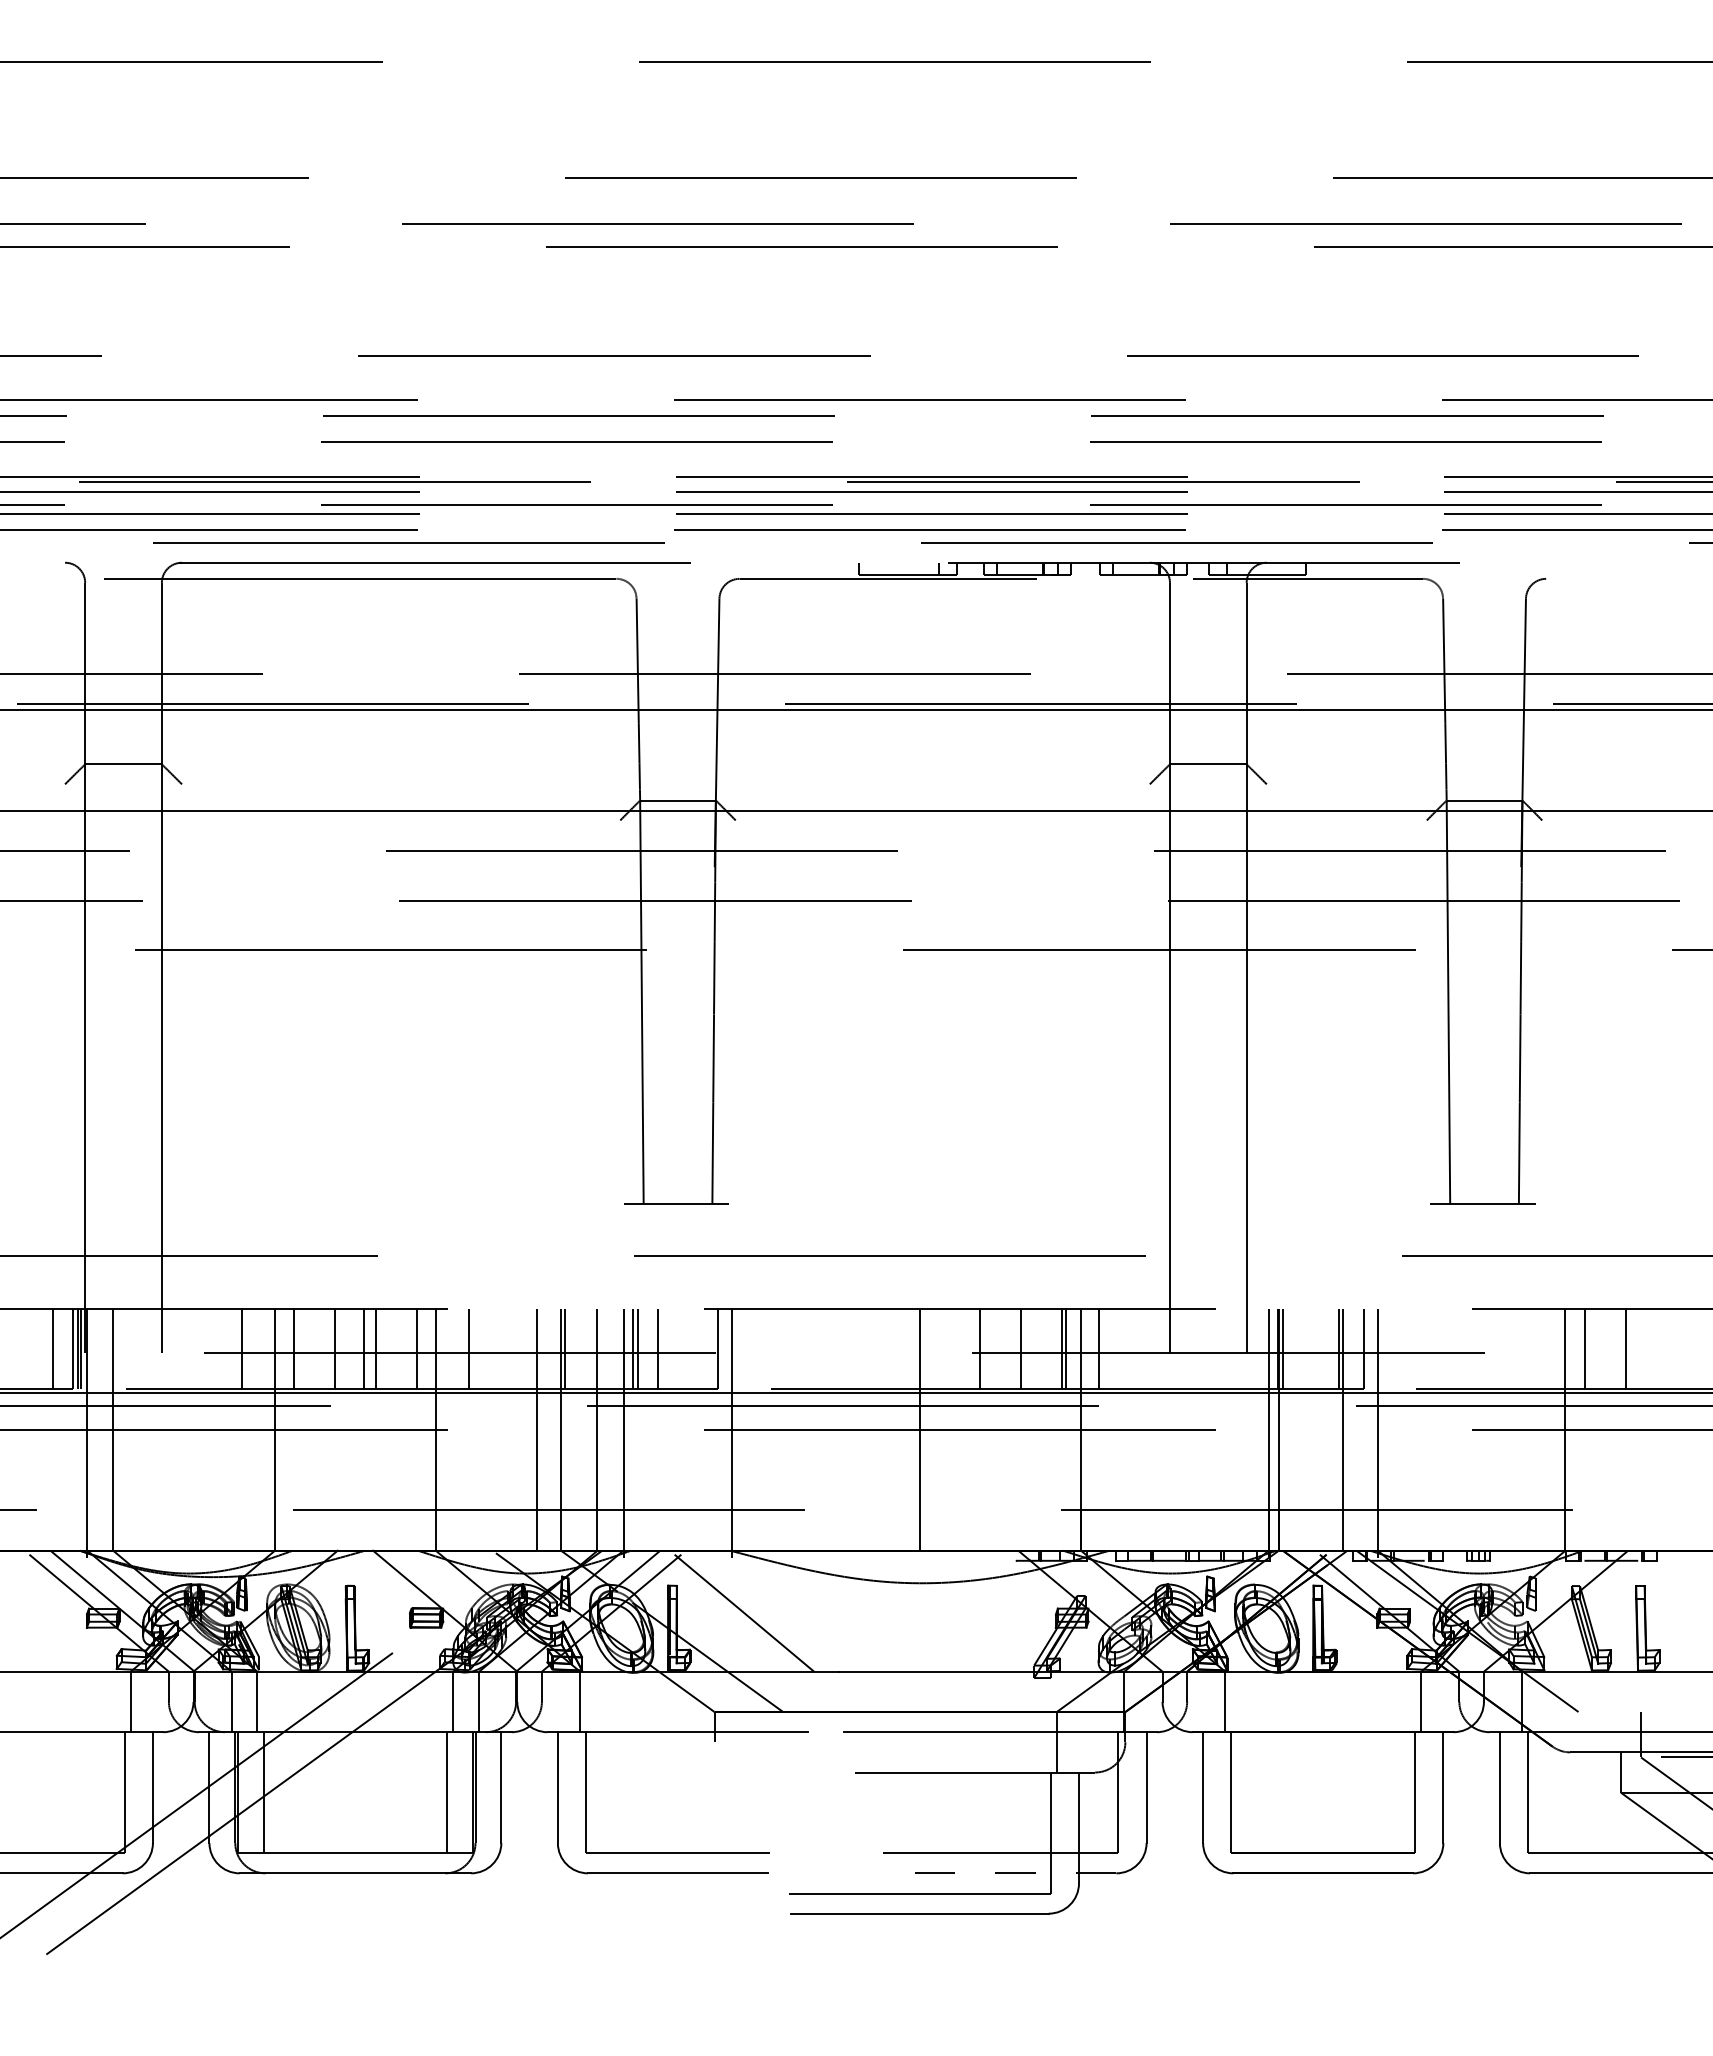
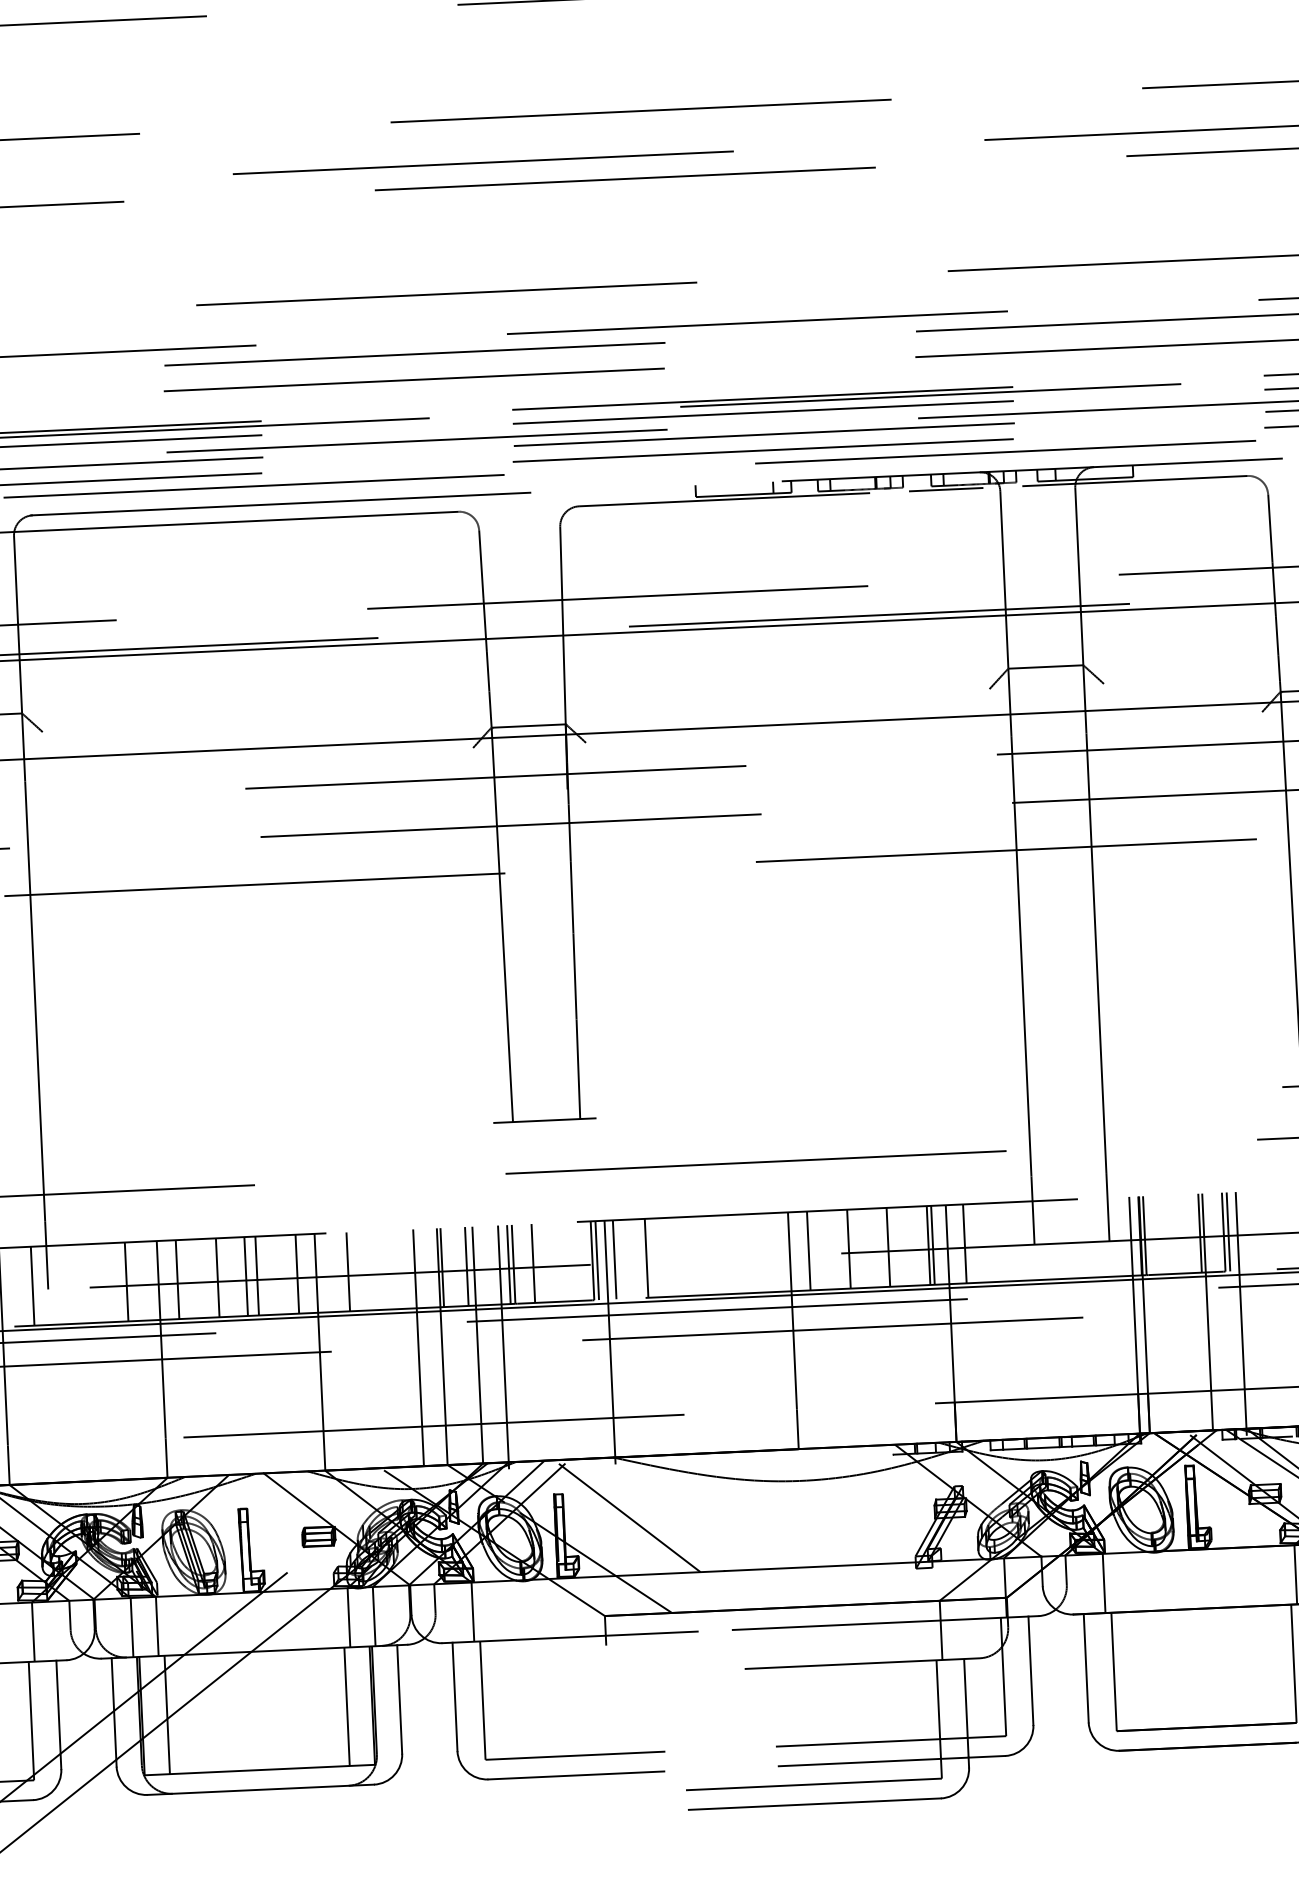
line: (1114, 578) -> (945, 489), added
line: (146, 1348) -> (33, 1285), added
line: (589, 1348) -> (466, 1265), added
line: (723, 1348) -> (597, 1259), added
line: (741, 1348) -> (615, 1259), added
line: (773, 1348) -> (646, 1257), added
line: (939, 1348) -> (808, 1250), added
line: (1368, 1348) -> (1228, 1231), added
line: (1000, 1873) -> (891, 1761), dashed -> solid

